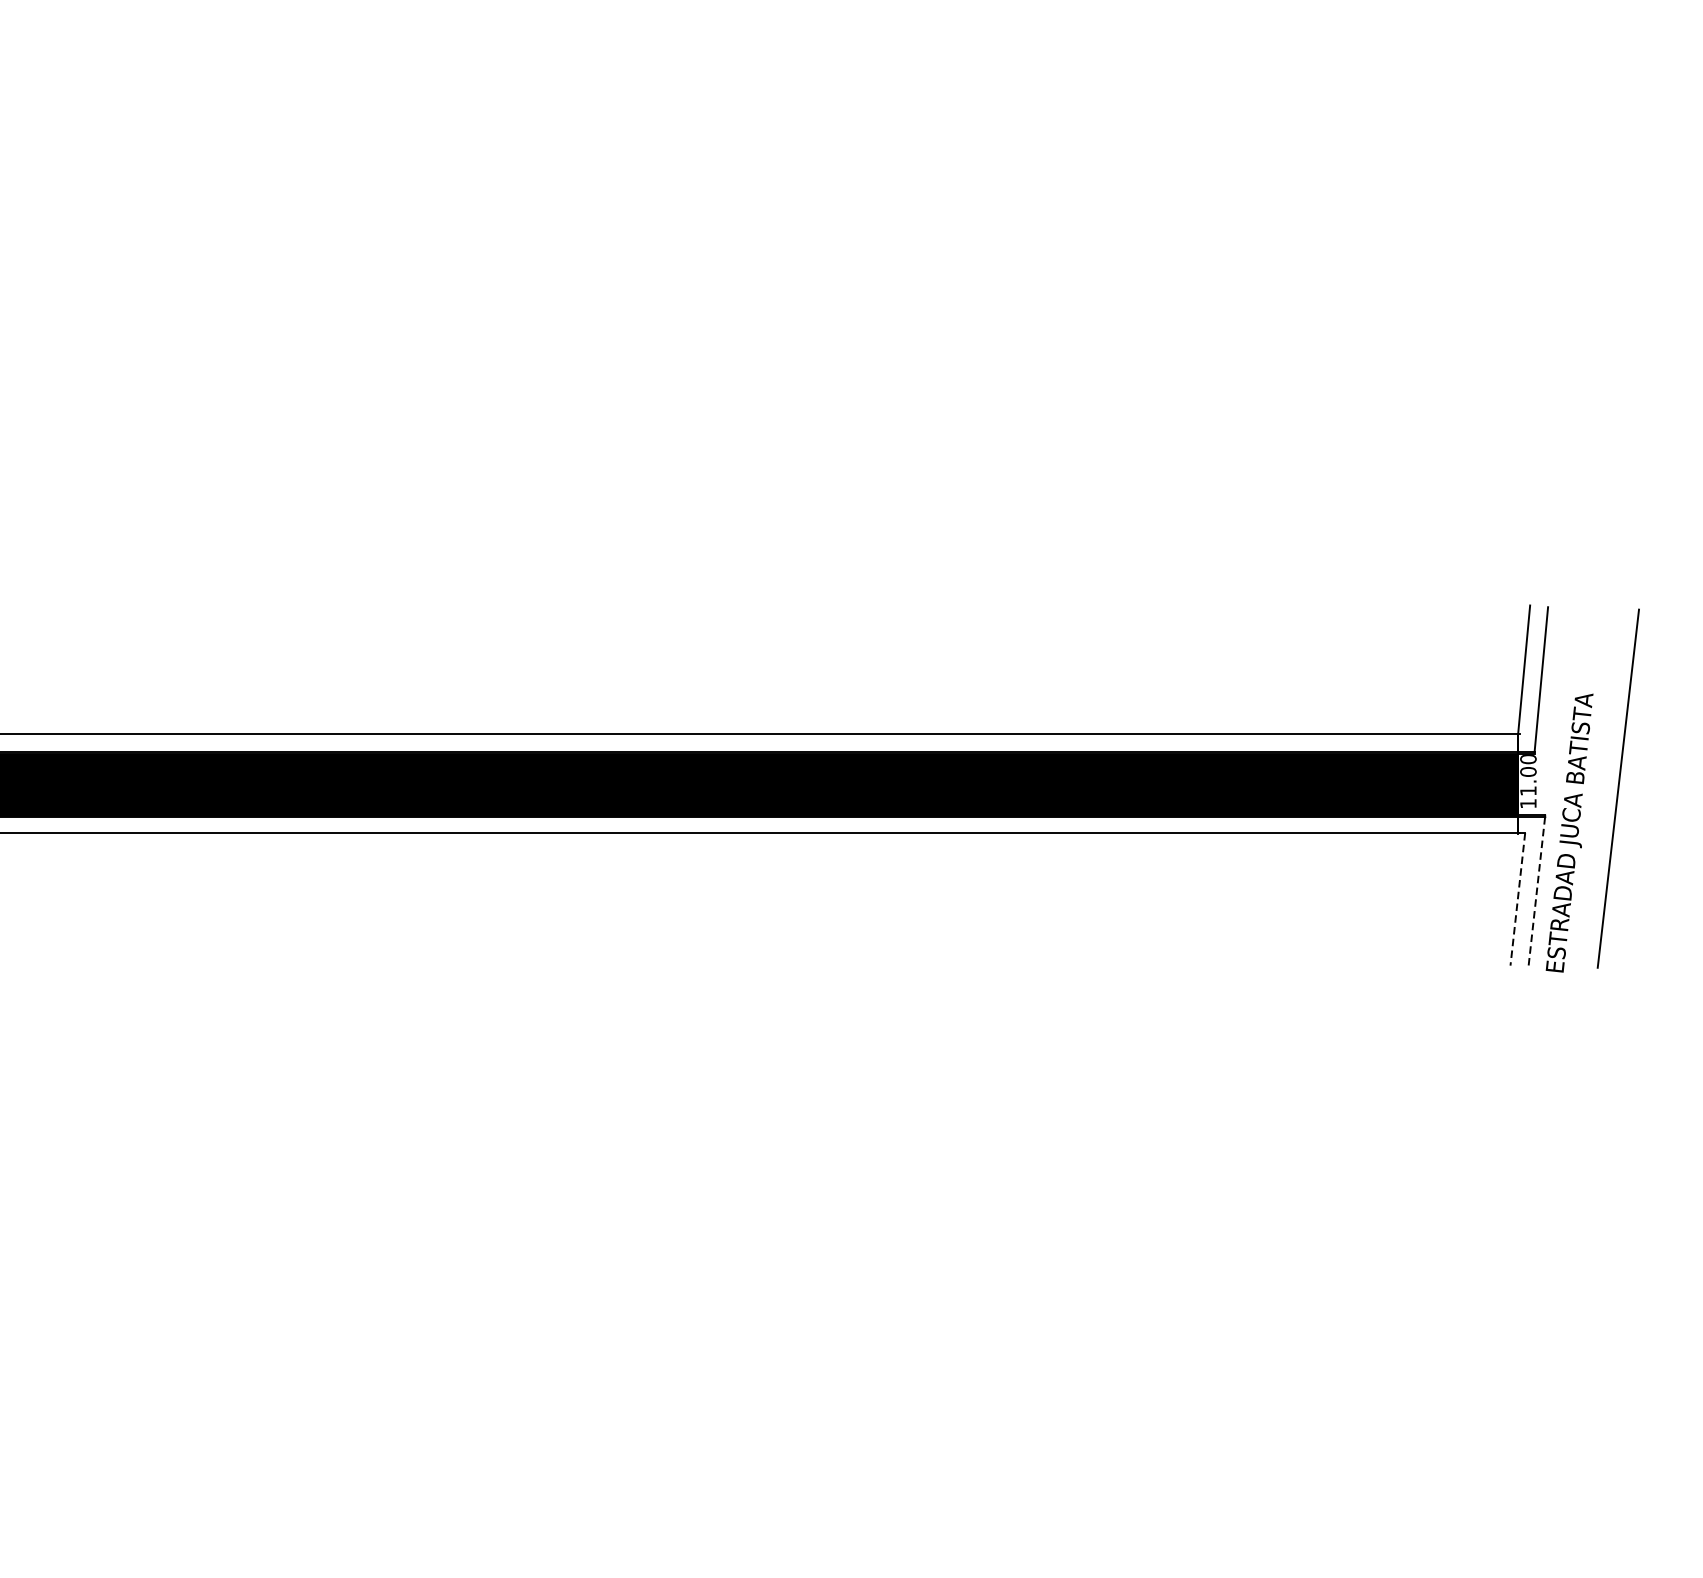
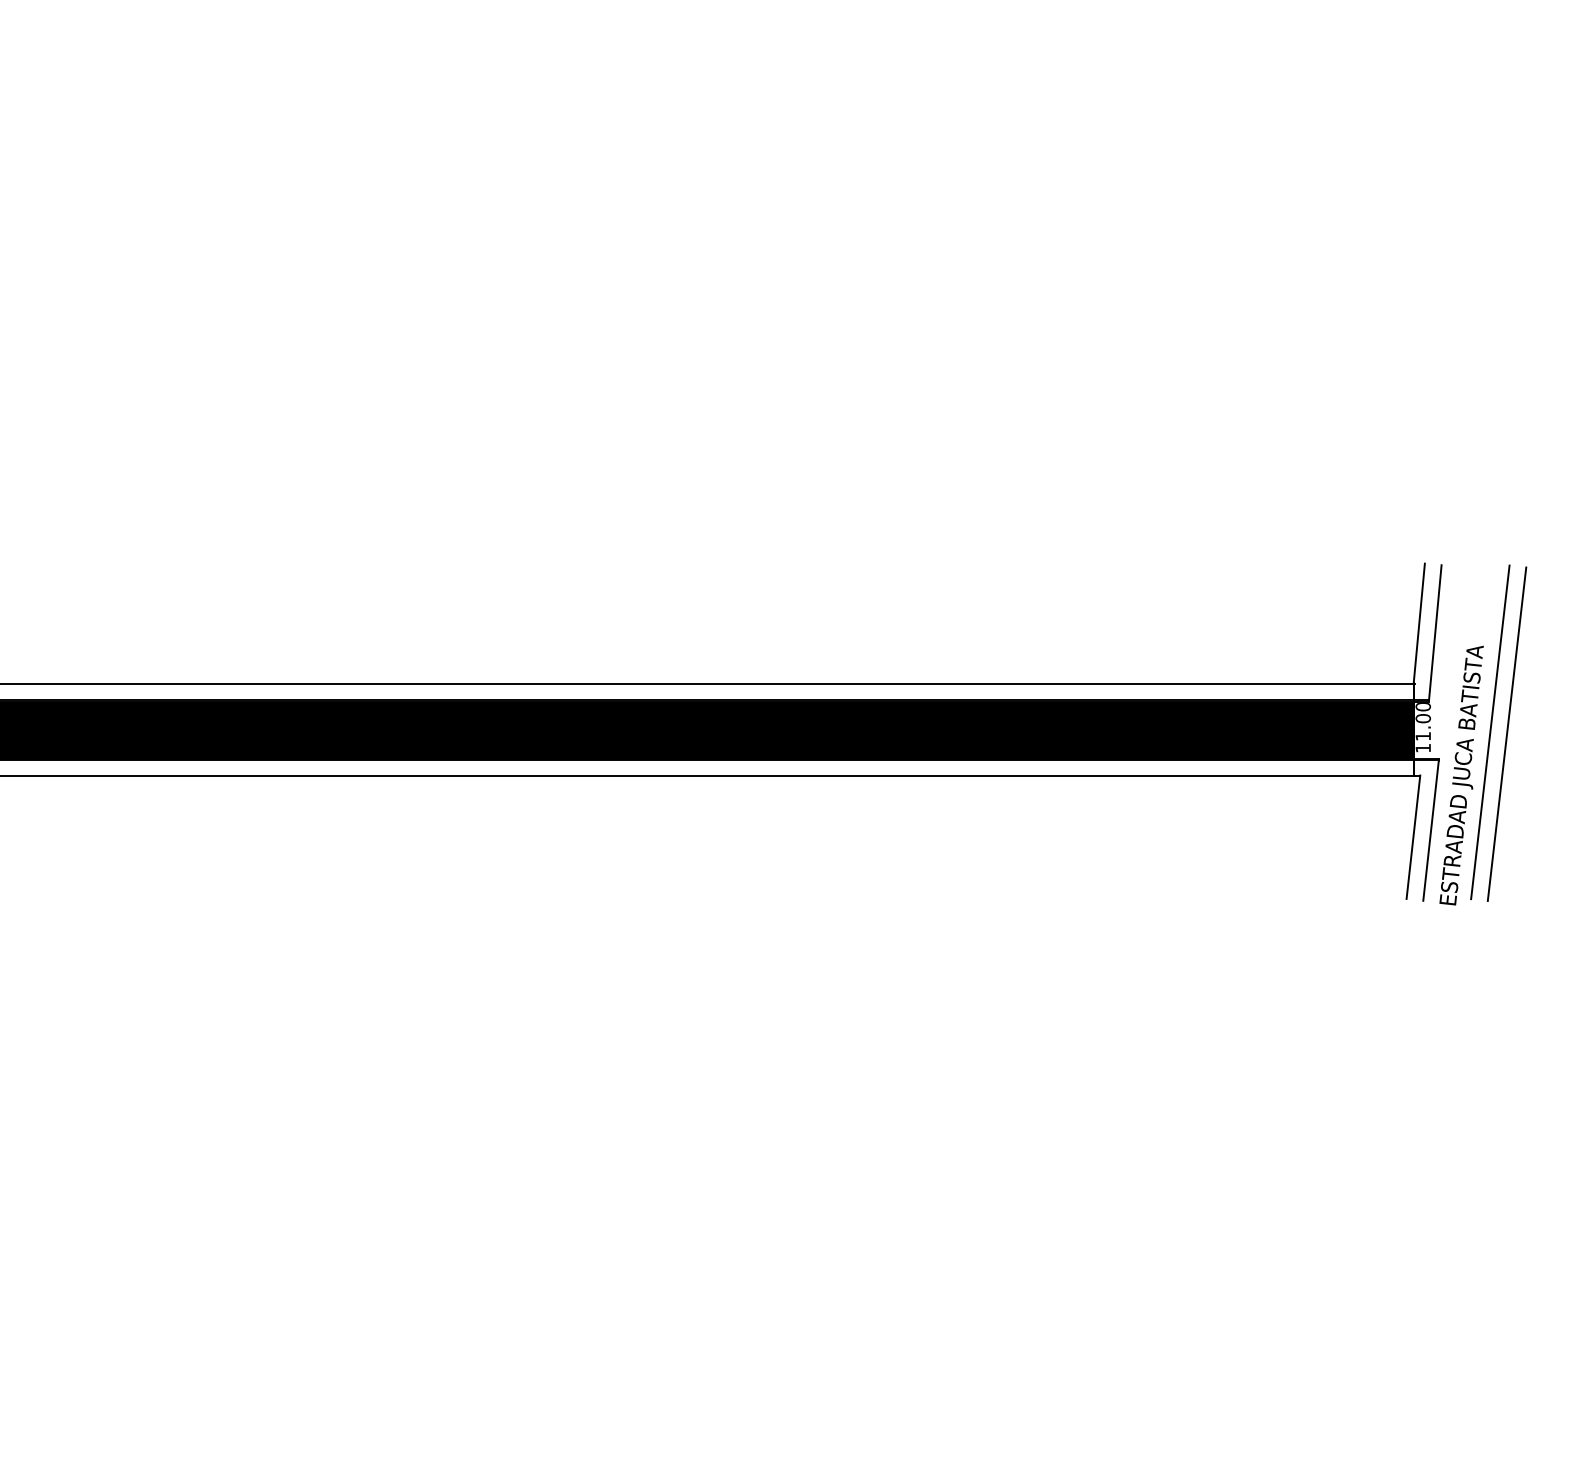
line: (1600, 786) -> (1490, 732), added
line: (1536, 893) -> (1430, 831), dashed -> solid
line: (1517, 899) -> (1413, 837), dashed -> solid

